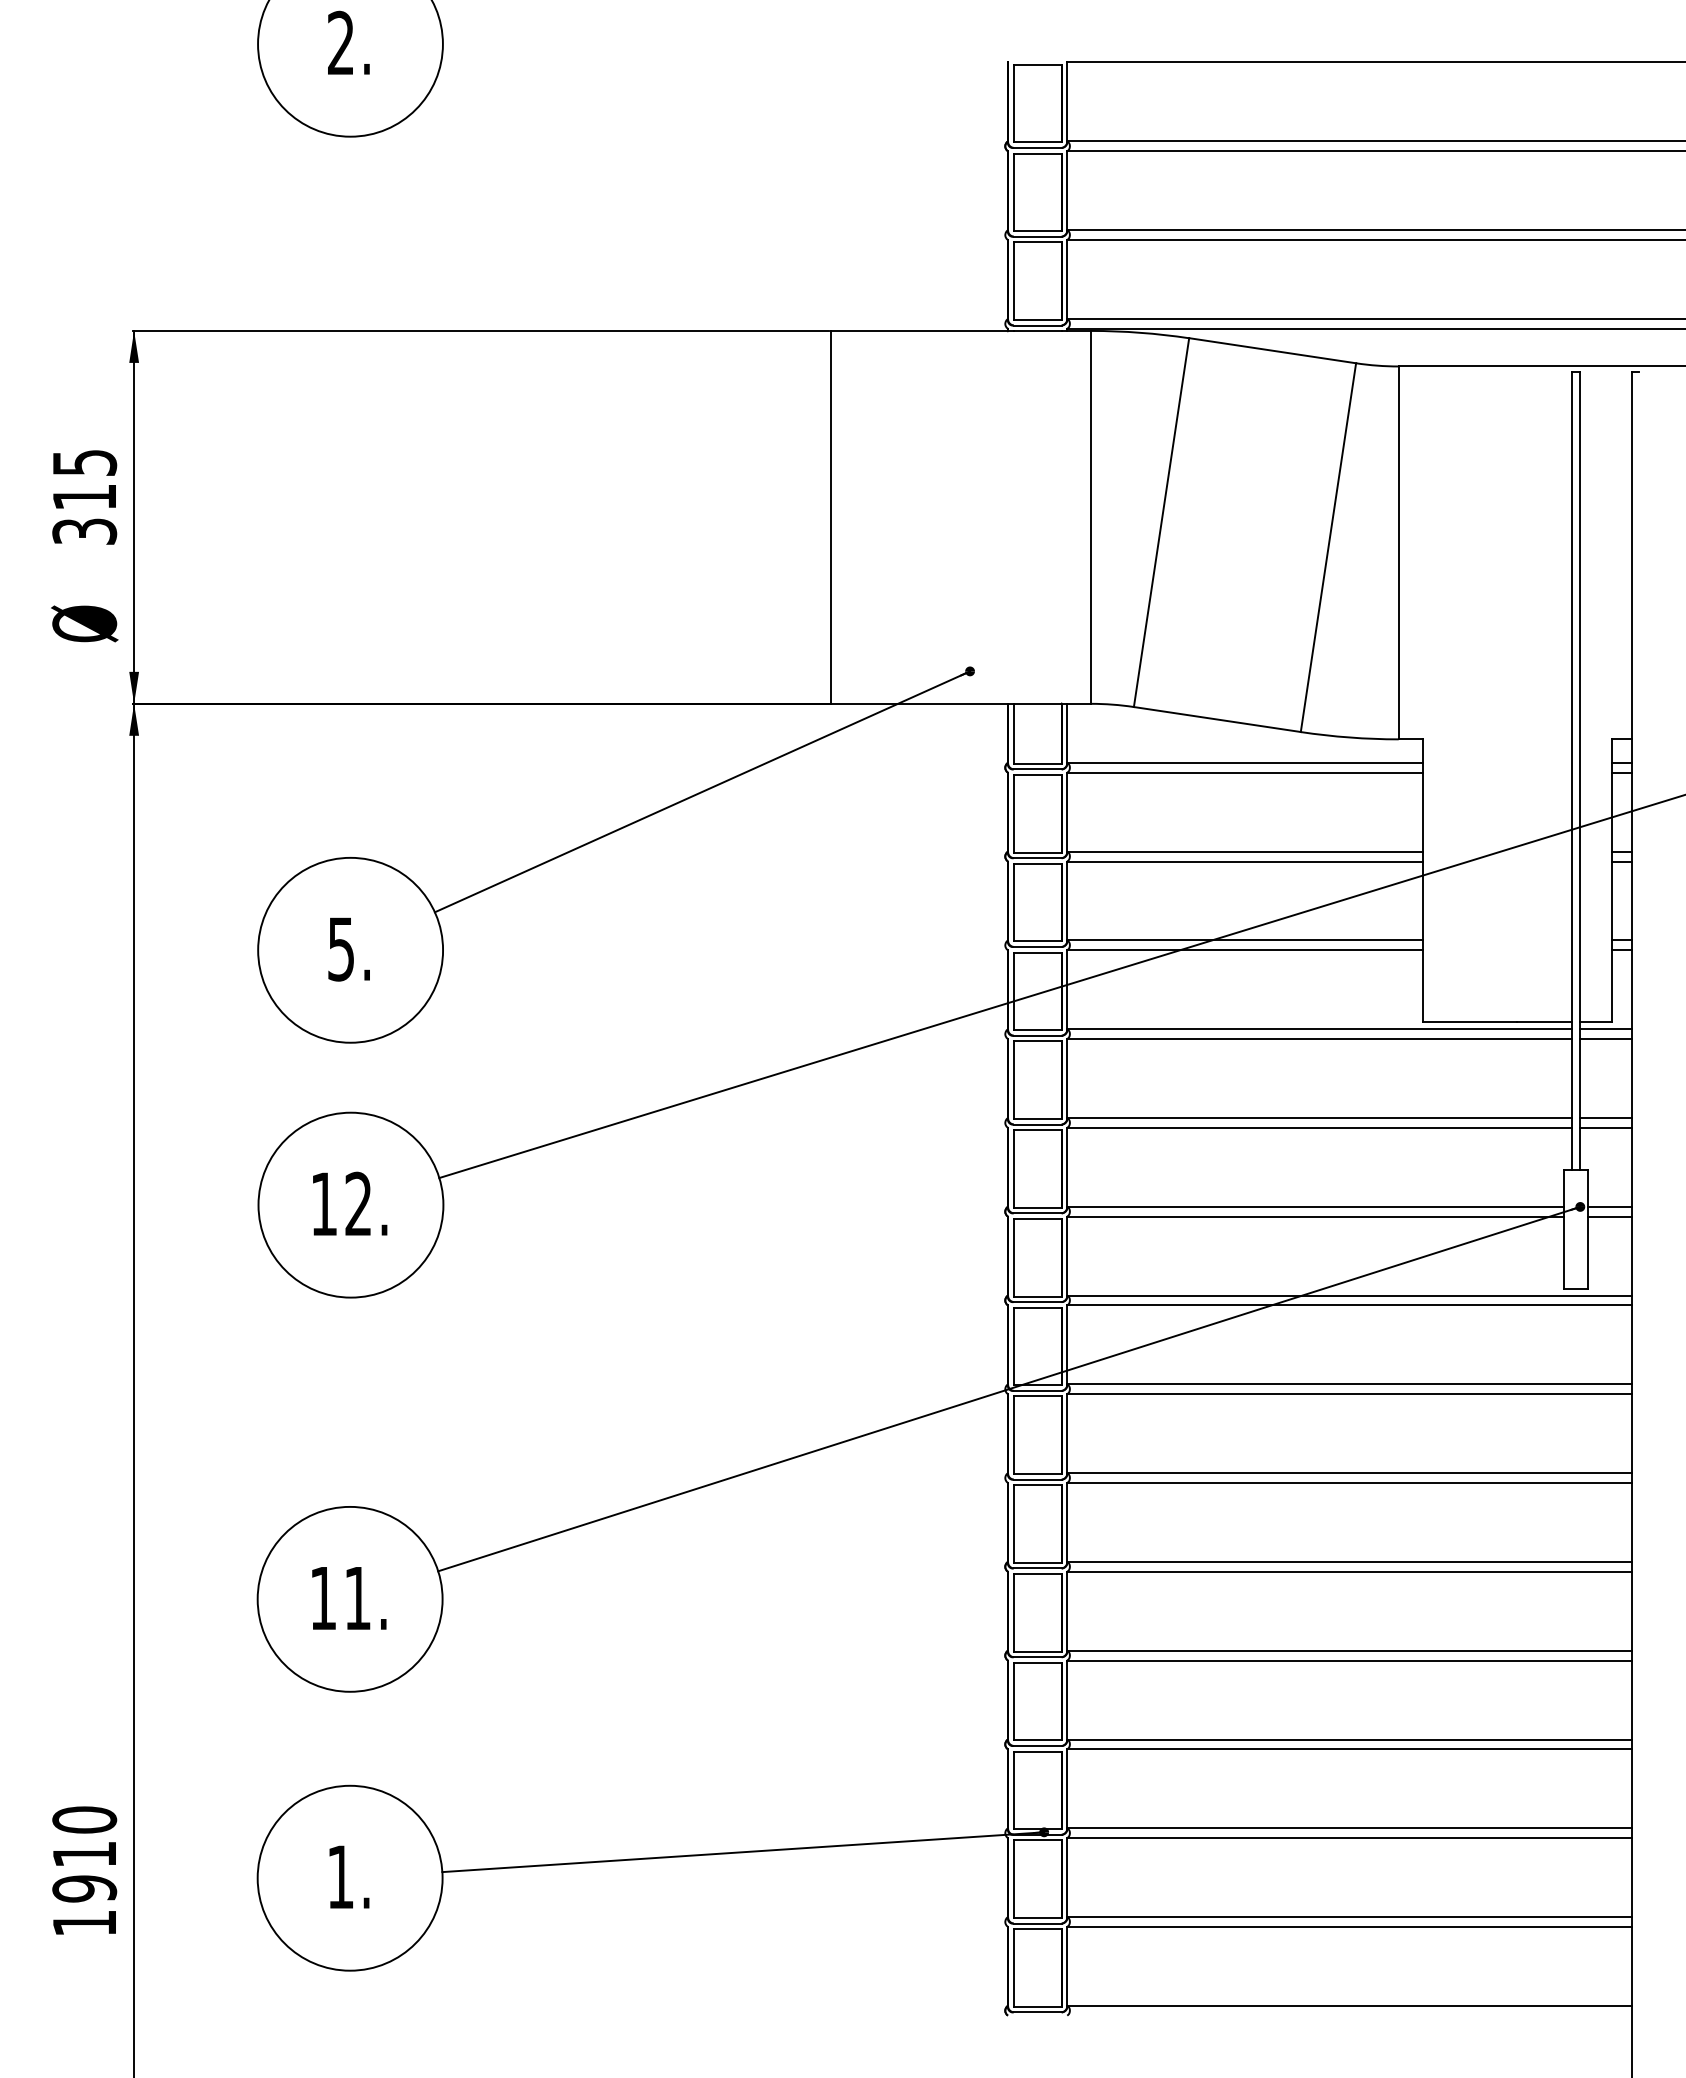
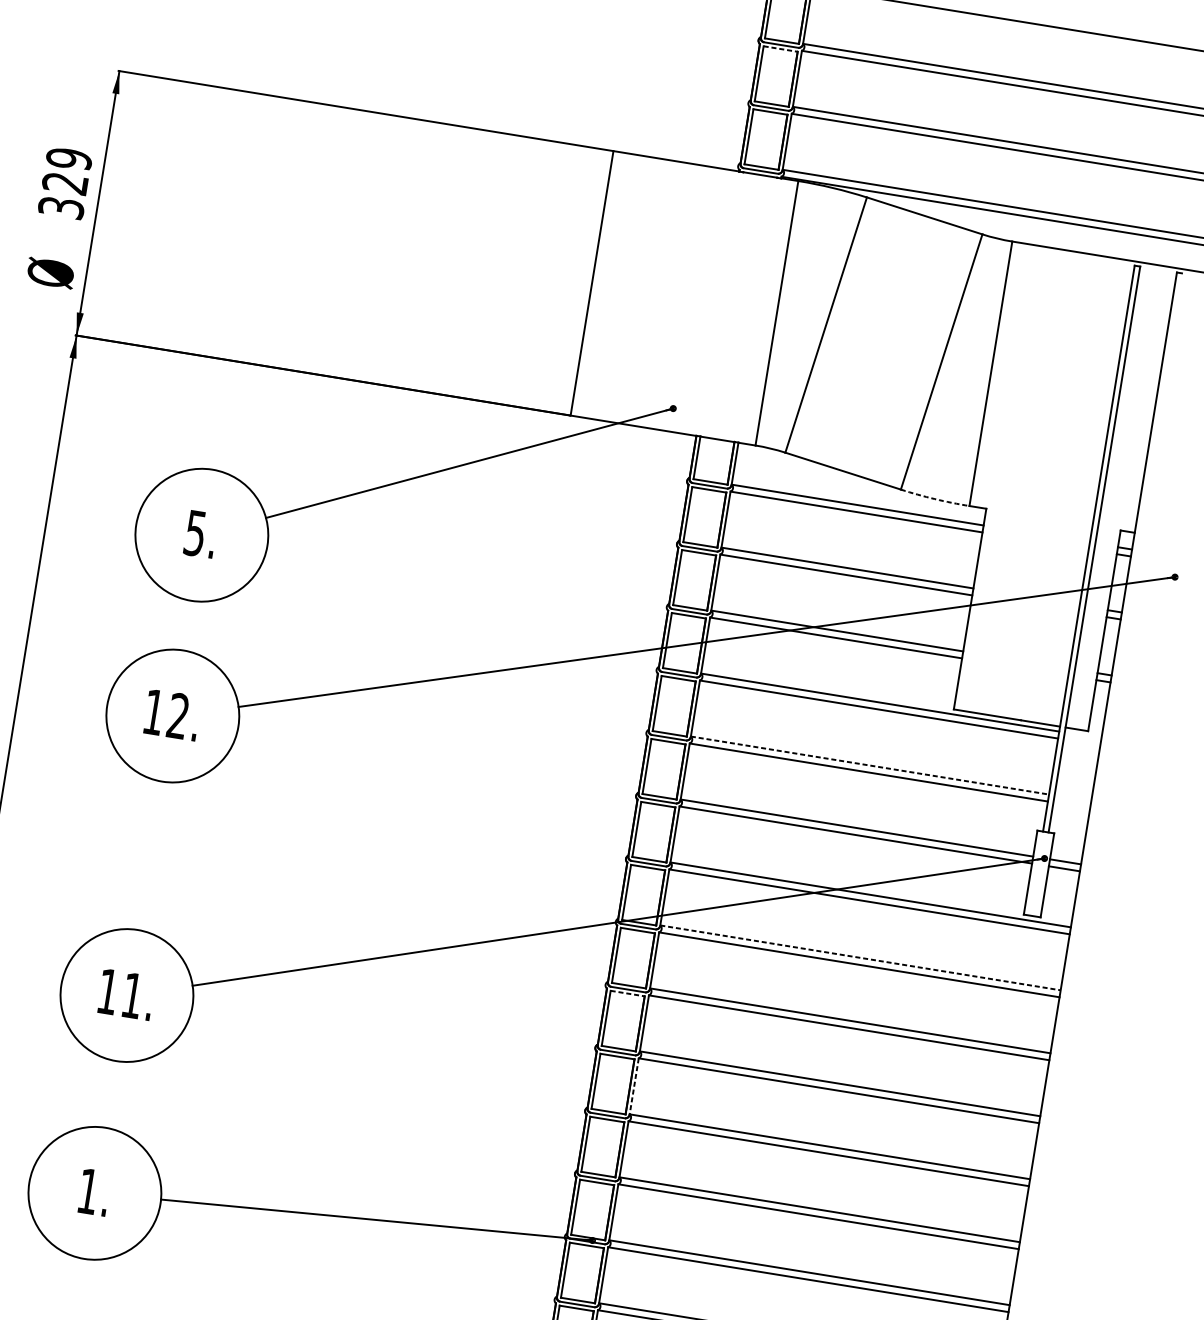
line: (1038, 153) -> (781, 49), solid -> dashed
text: (84, 479) -> (67, 170), 315 -> 329
arc: (1349, 737) -> (934, 499), solid -> dashed
line: (1605, 1029) -> (1082, 735), removed
line: (1605, 1039) -> (1081, 742), removed
line: (1320, 1118) -> (870, 765), solid -> dashed
line: (1605, 1118) -> (1072, 798), removed
line: (1605, 1127) -> (1071, 805), removed
line: (1350, 1384) -> (861, 958), solid -> dashed
line: (1038, 1485) -> (628, 993), solid -> dashed
line: (1067, 1611) -> (634, 1086), solid -> dashed

